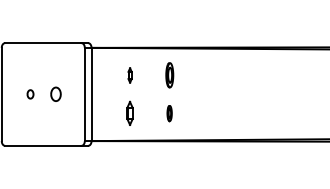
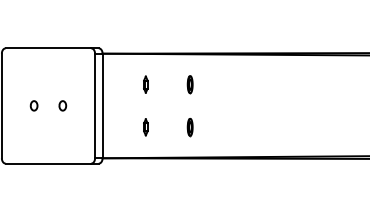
part: (169, 75) -> (189, 84), size x0.62
part: (55, 94) -> (62, 105), size x0.62
part: (129, 113) -> (145, 127), size x0.62

